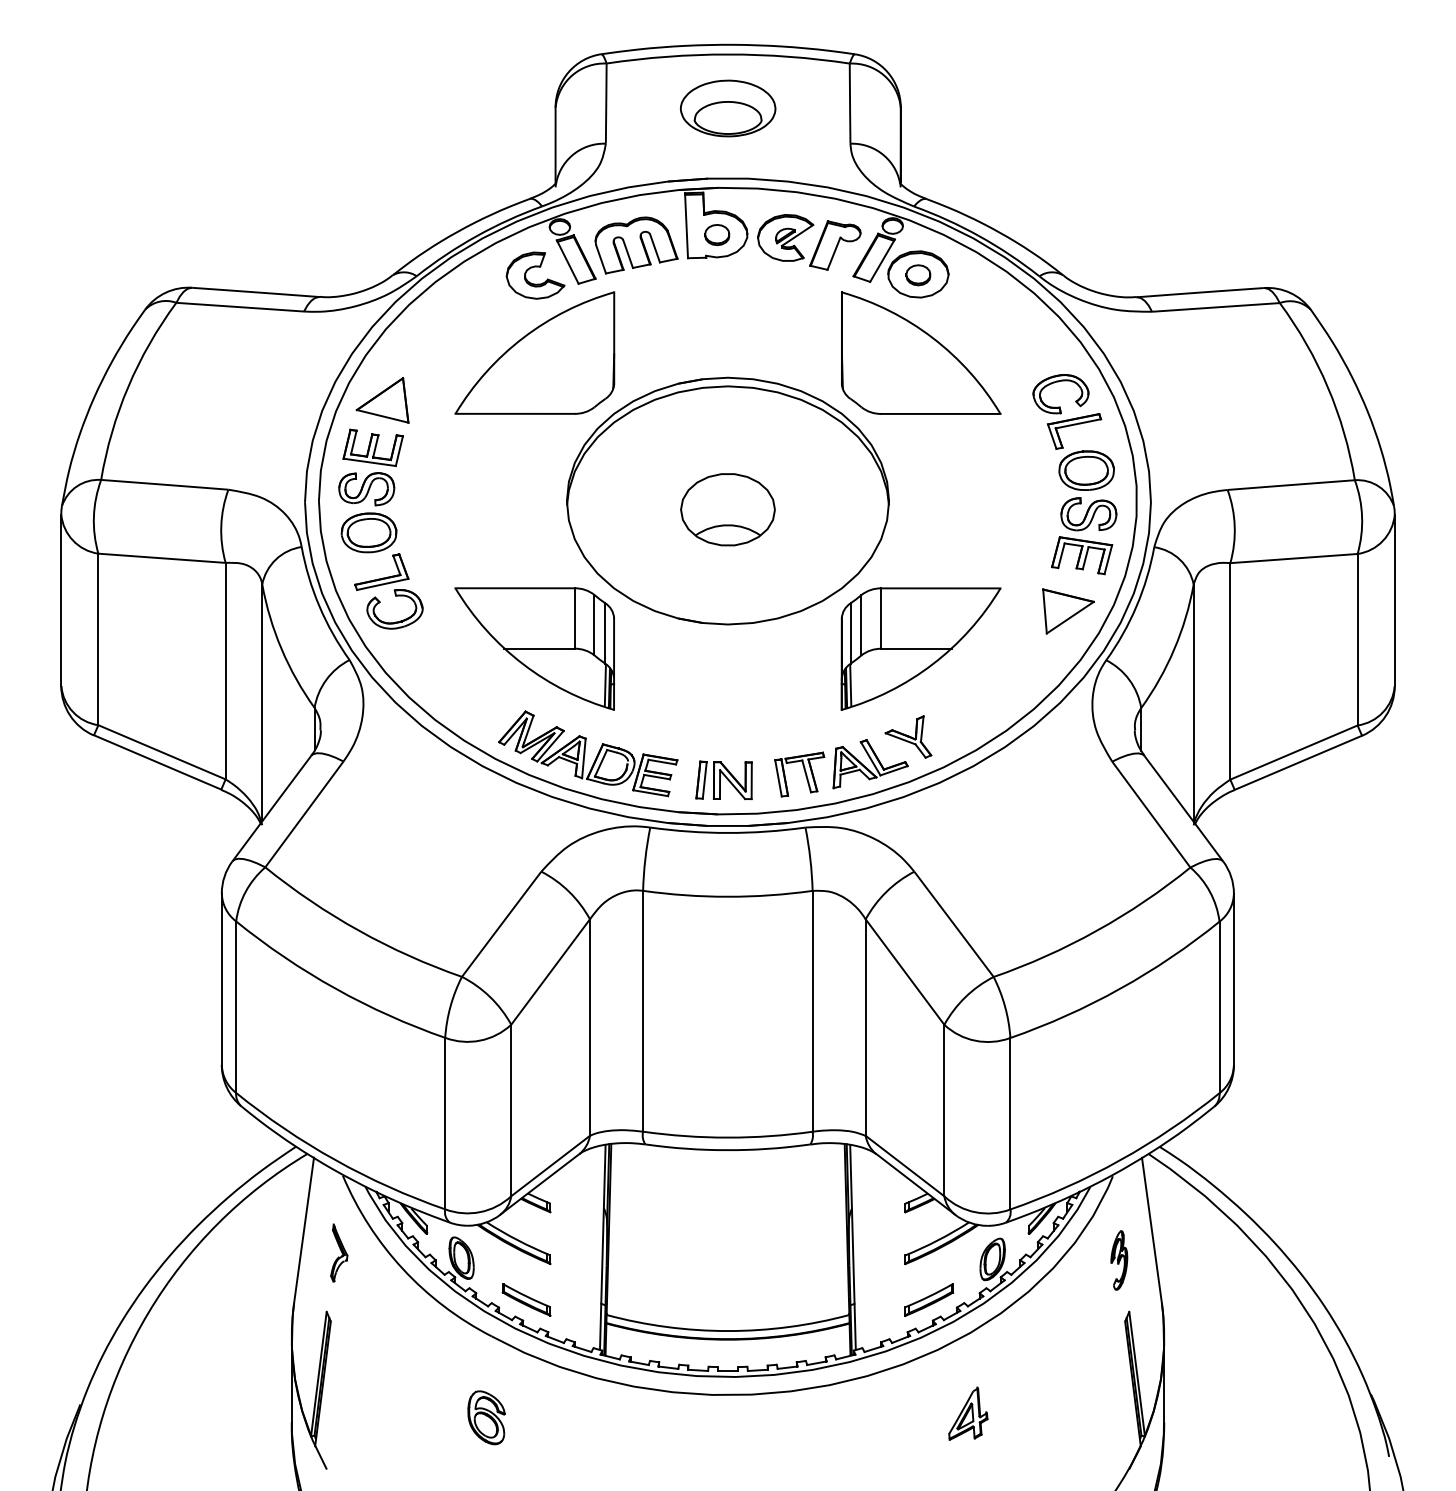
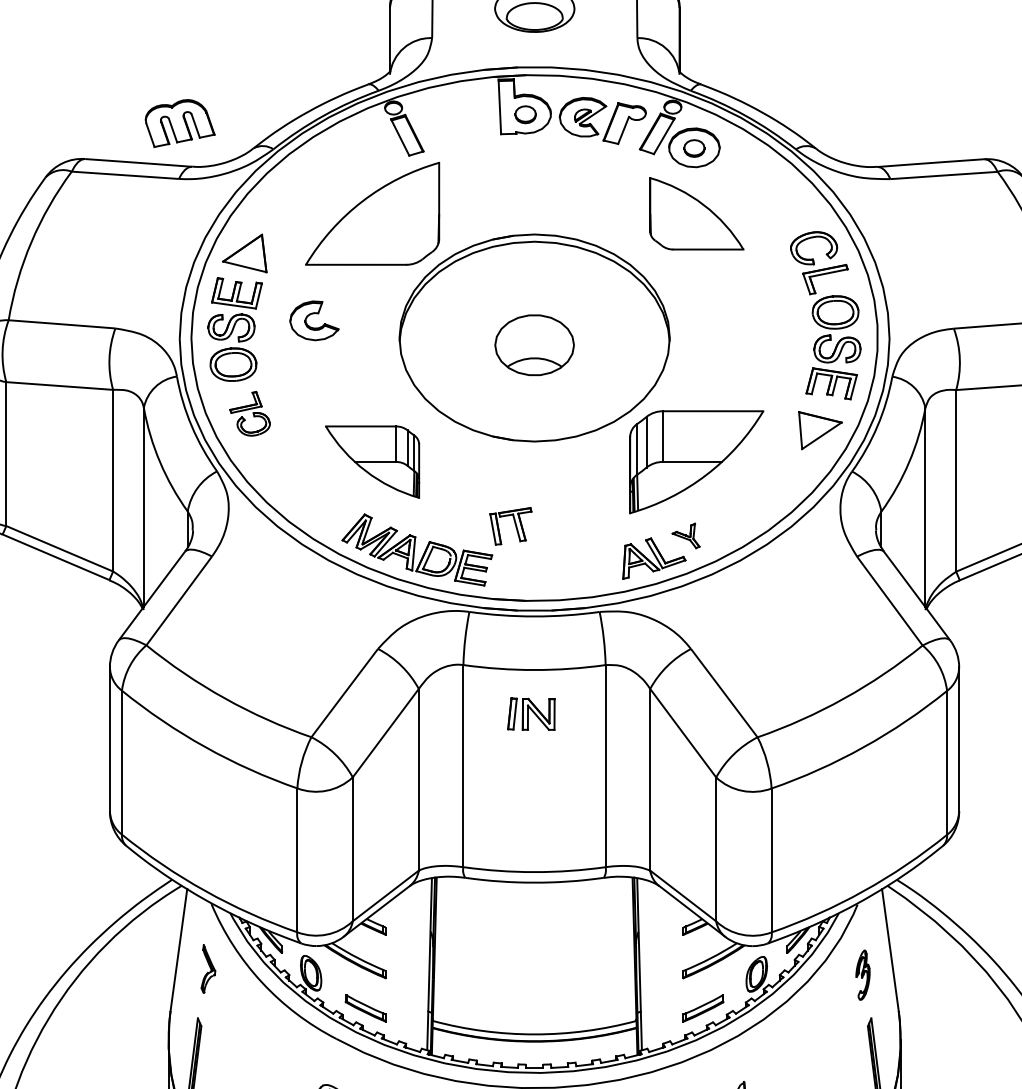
part: (636, 245) -> (180, 123), moved
part: (532, 268) -> (311, 314), moved
part: (921, 352) -> (697, 213), size x0.7
part: (388, 591) -> (249, 413), size x0.7
part: (534, 648) -> (372, 461), size x0.7
part: (908, 736) -> (686, 535), size x0.7
part: (799, 774) -> (510, 526), moved
part: (723, 780) -> (530, 714), moved

